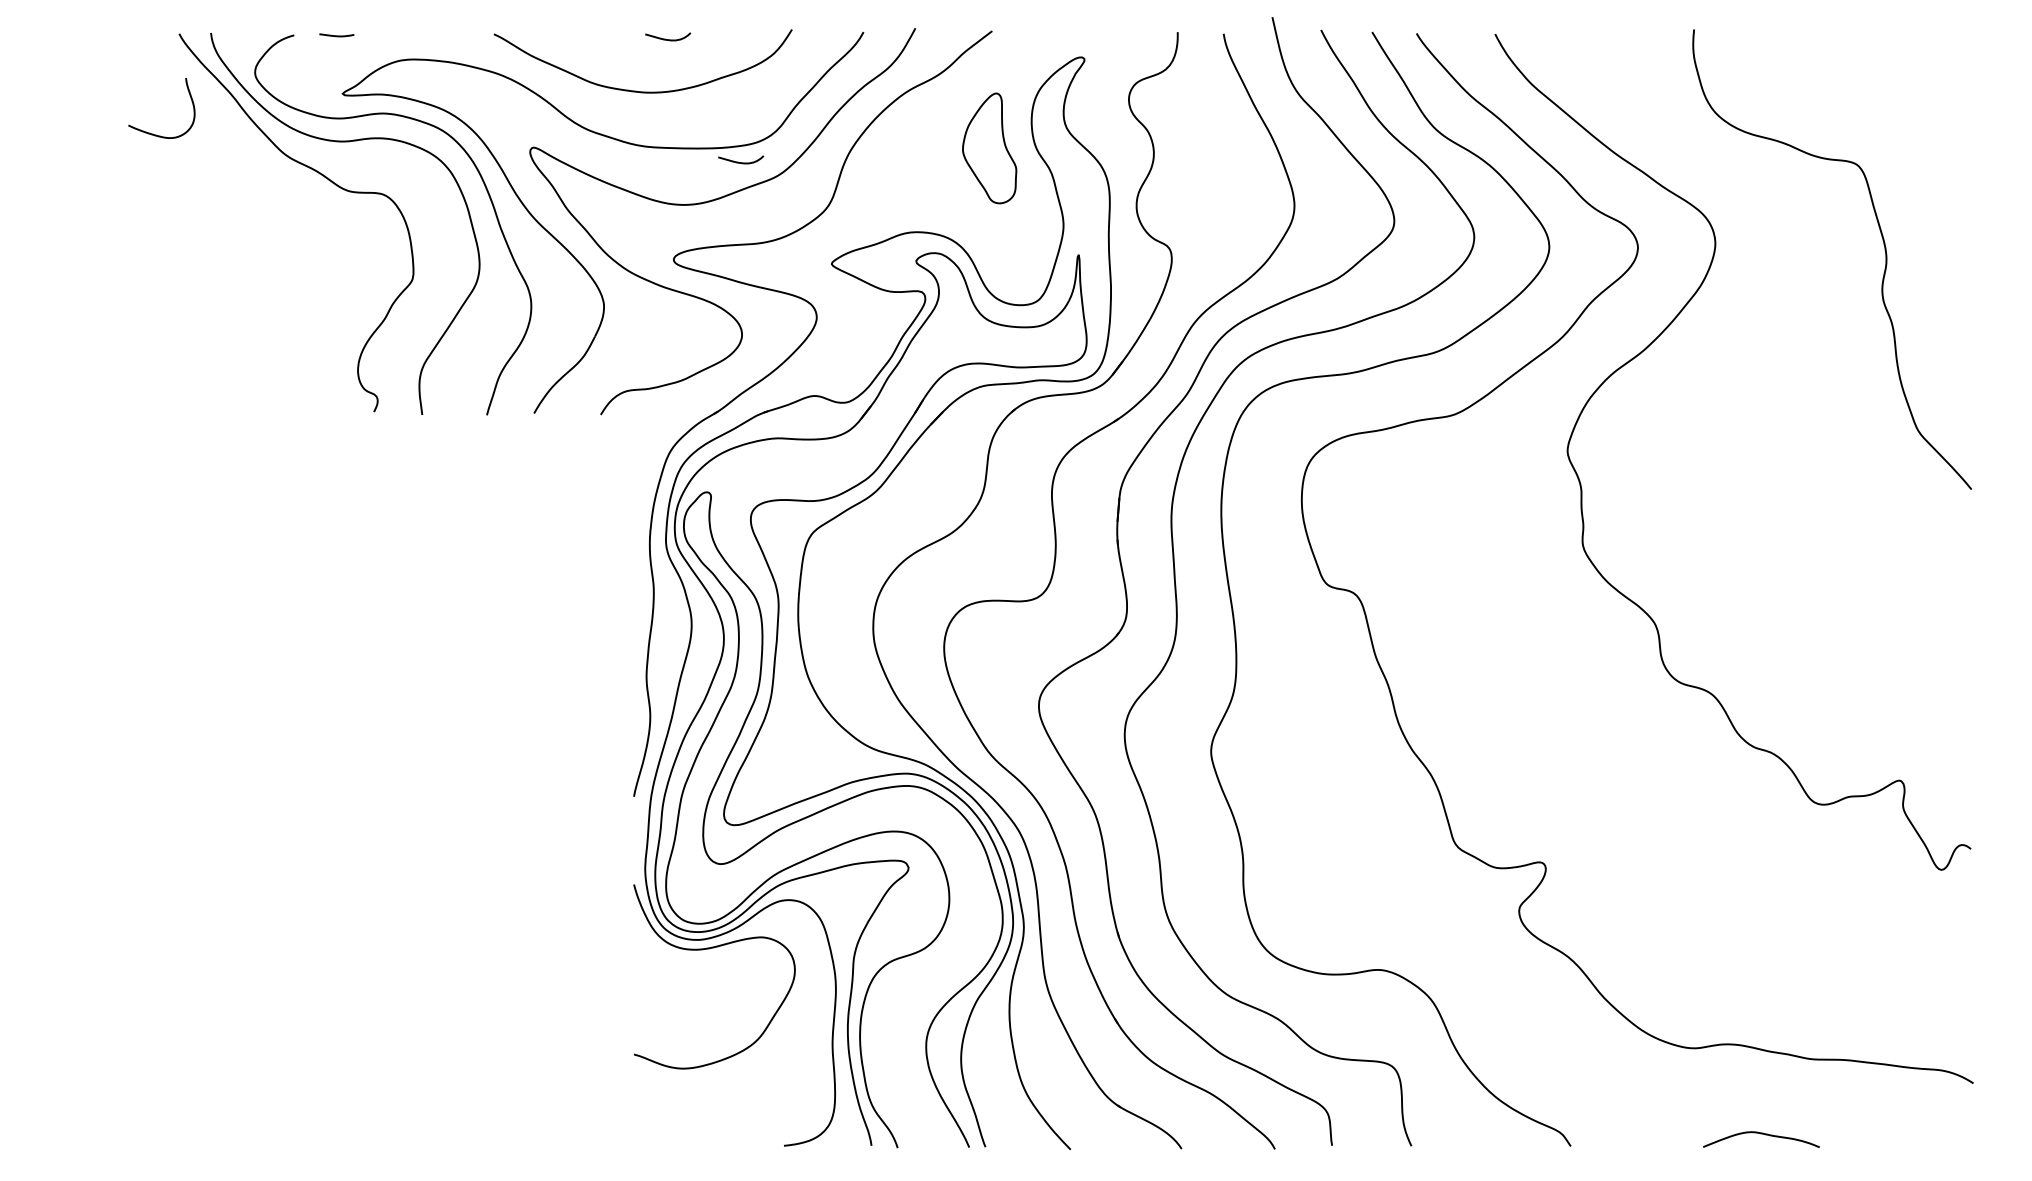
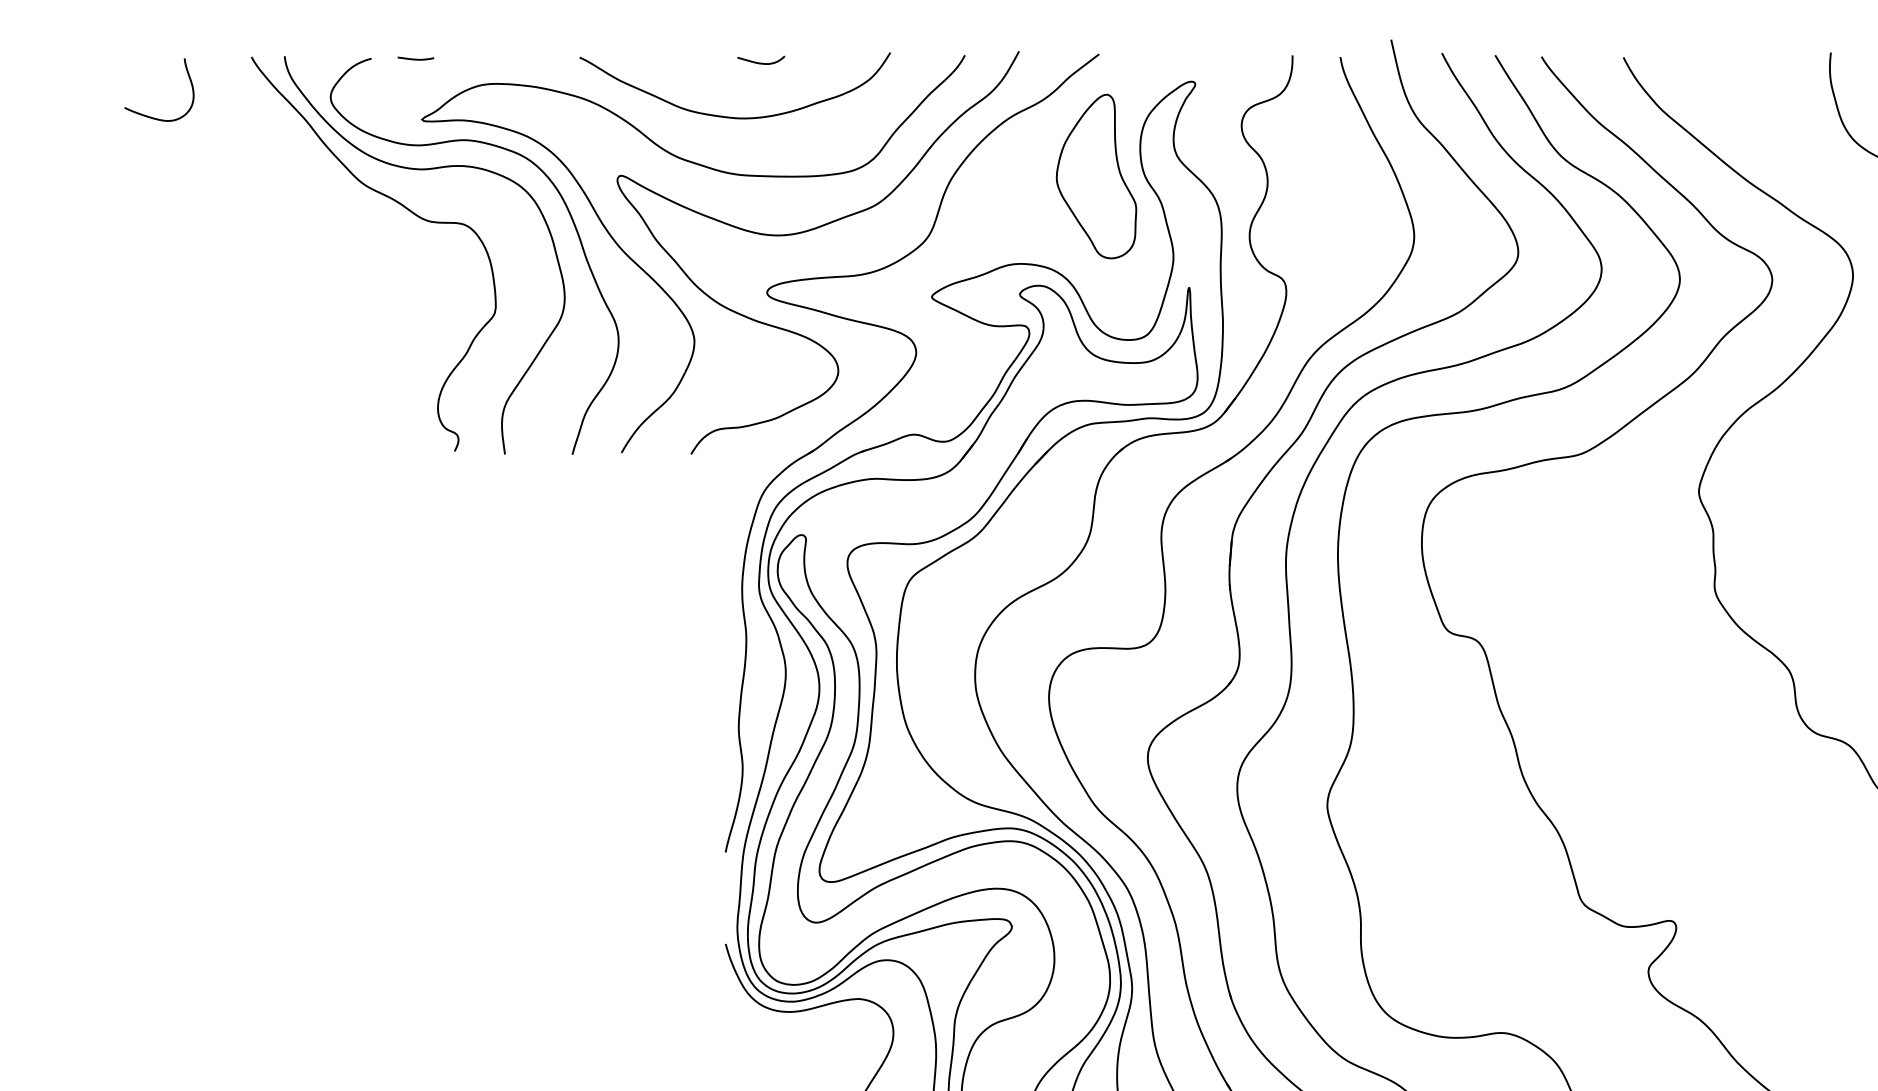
curve: (153, 133) -> (150, 116), moved
part: (989, 148) -> (1096, 176), size x1.43
curve: (741, 162) -> (837, 191), removed

